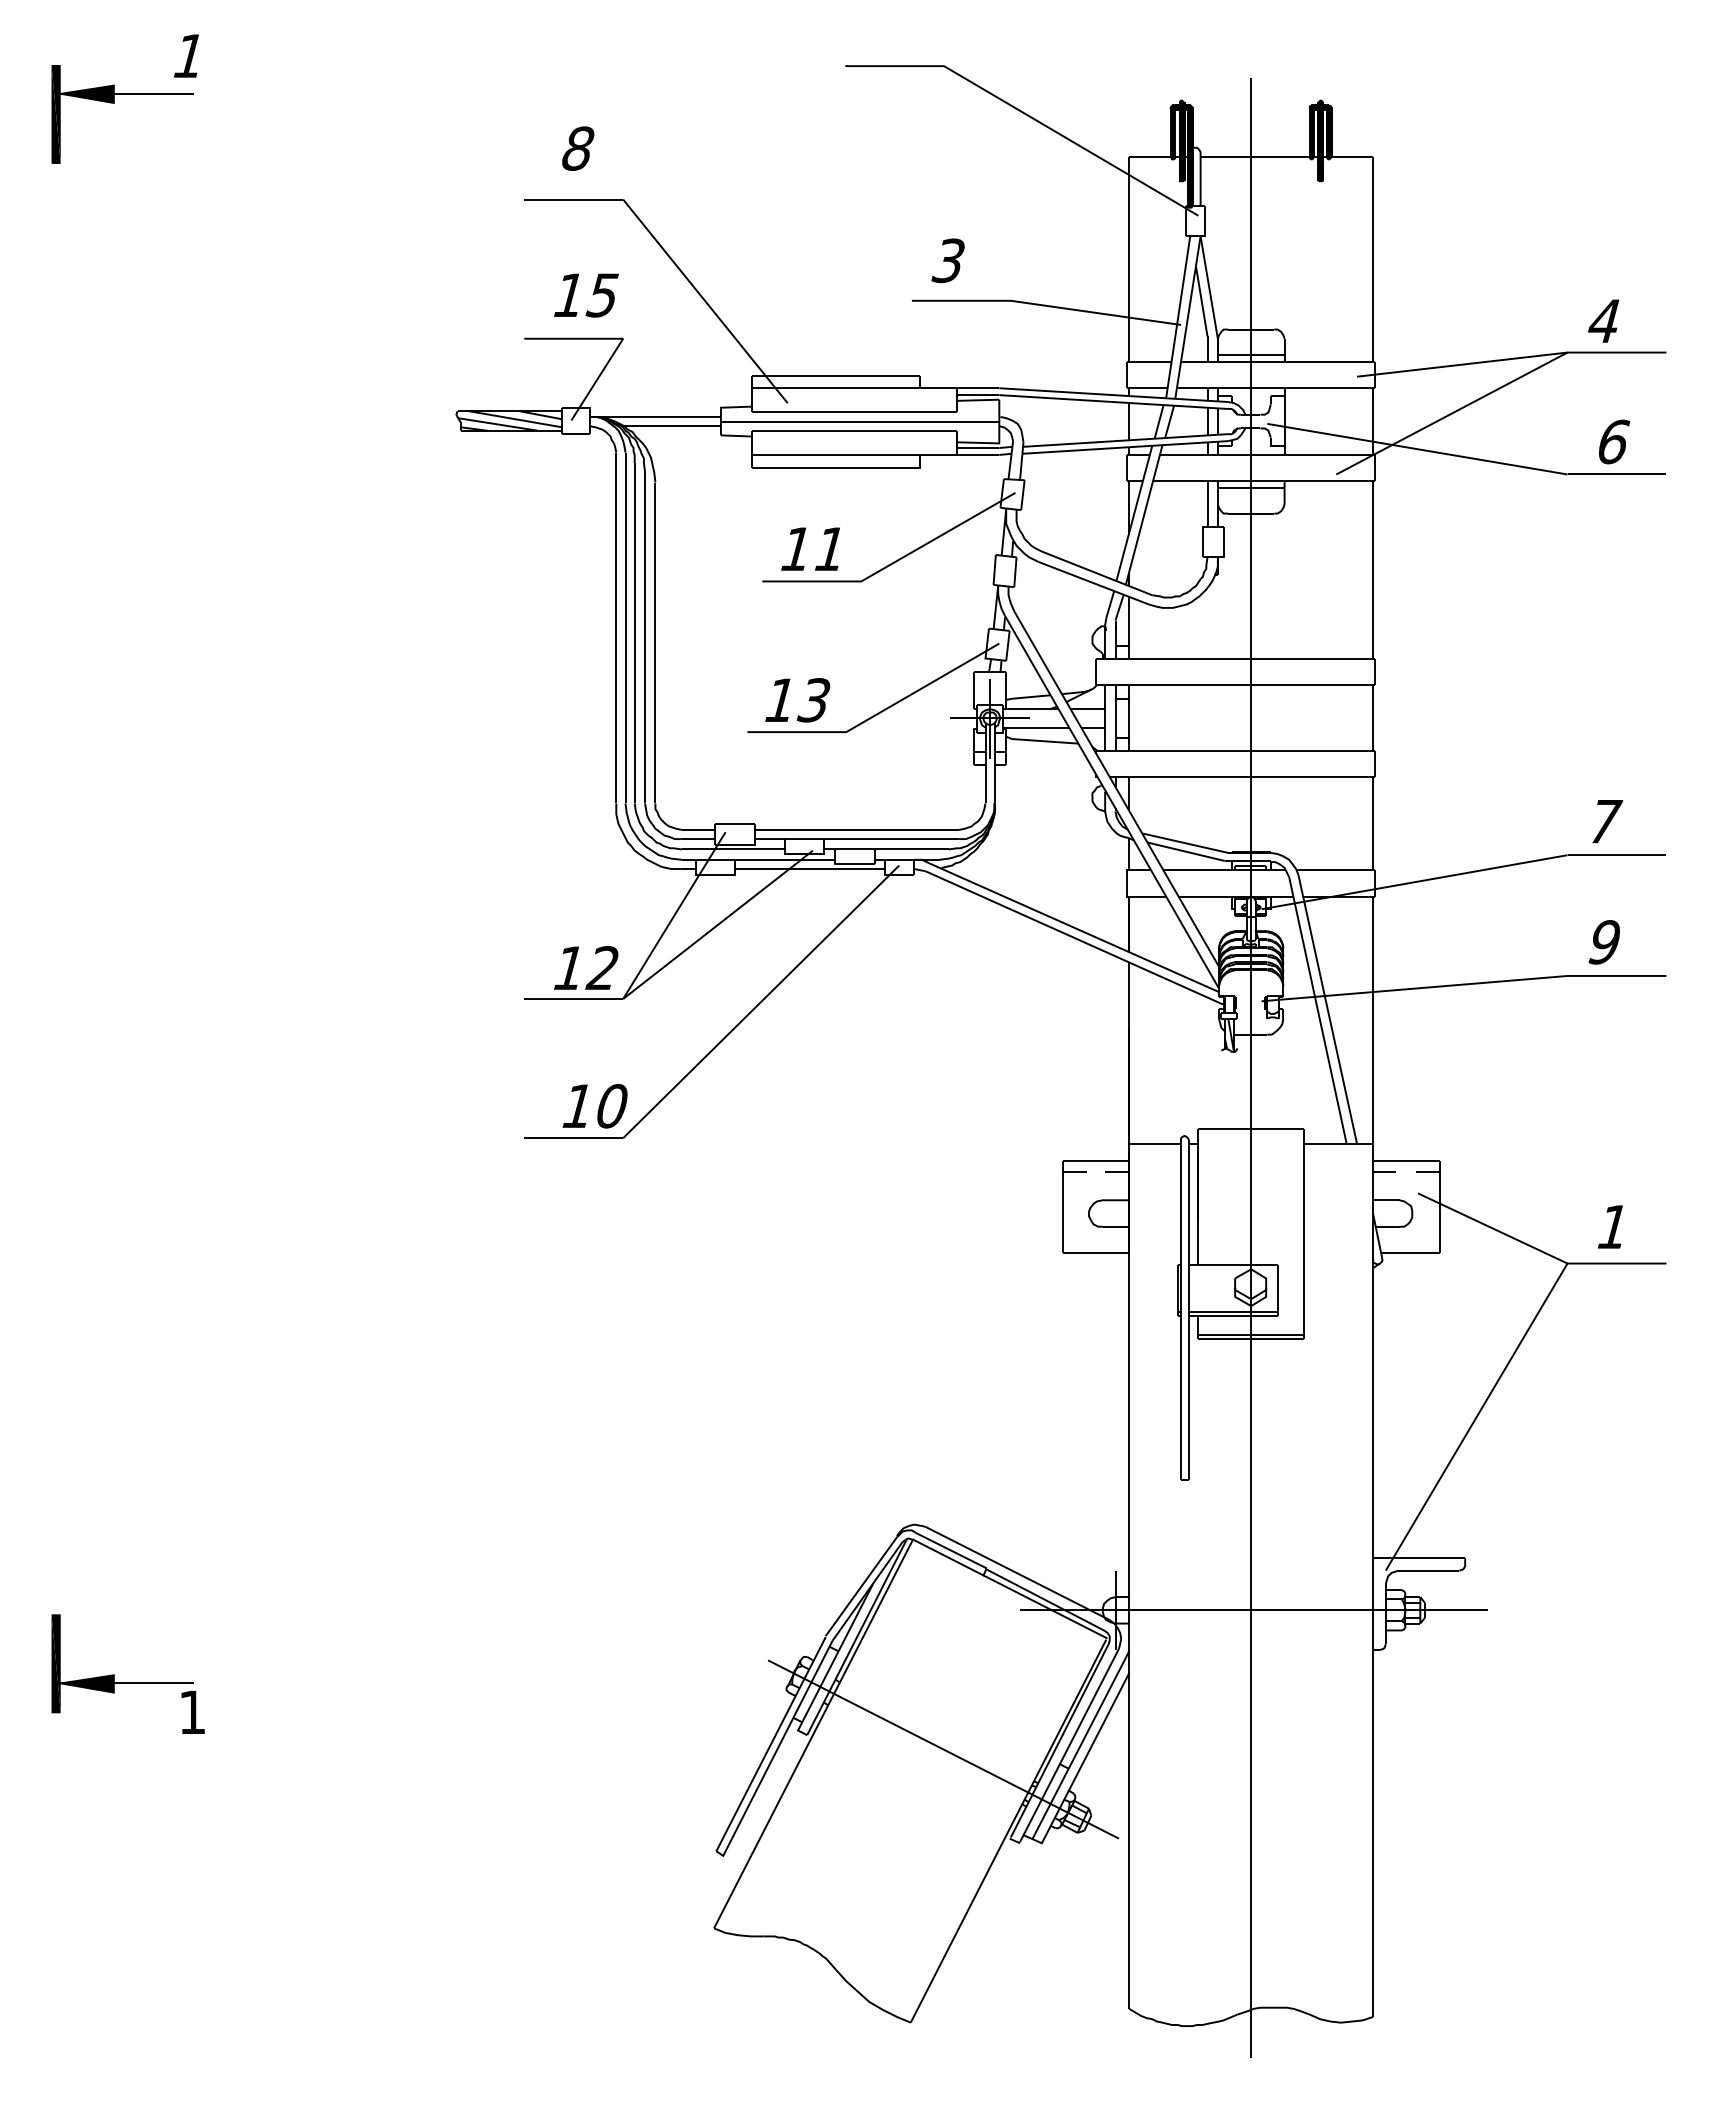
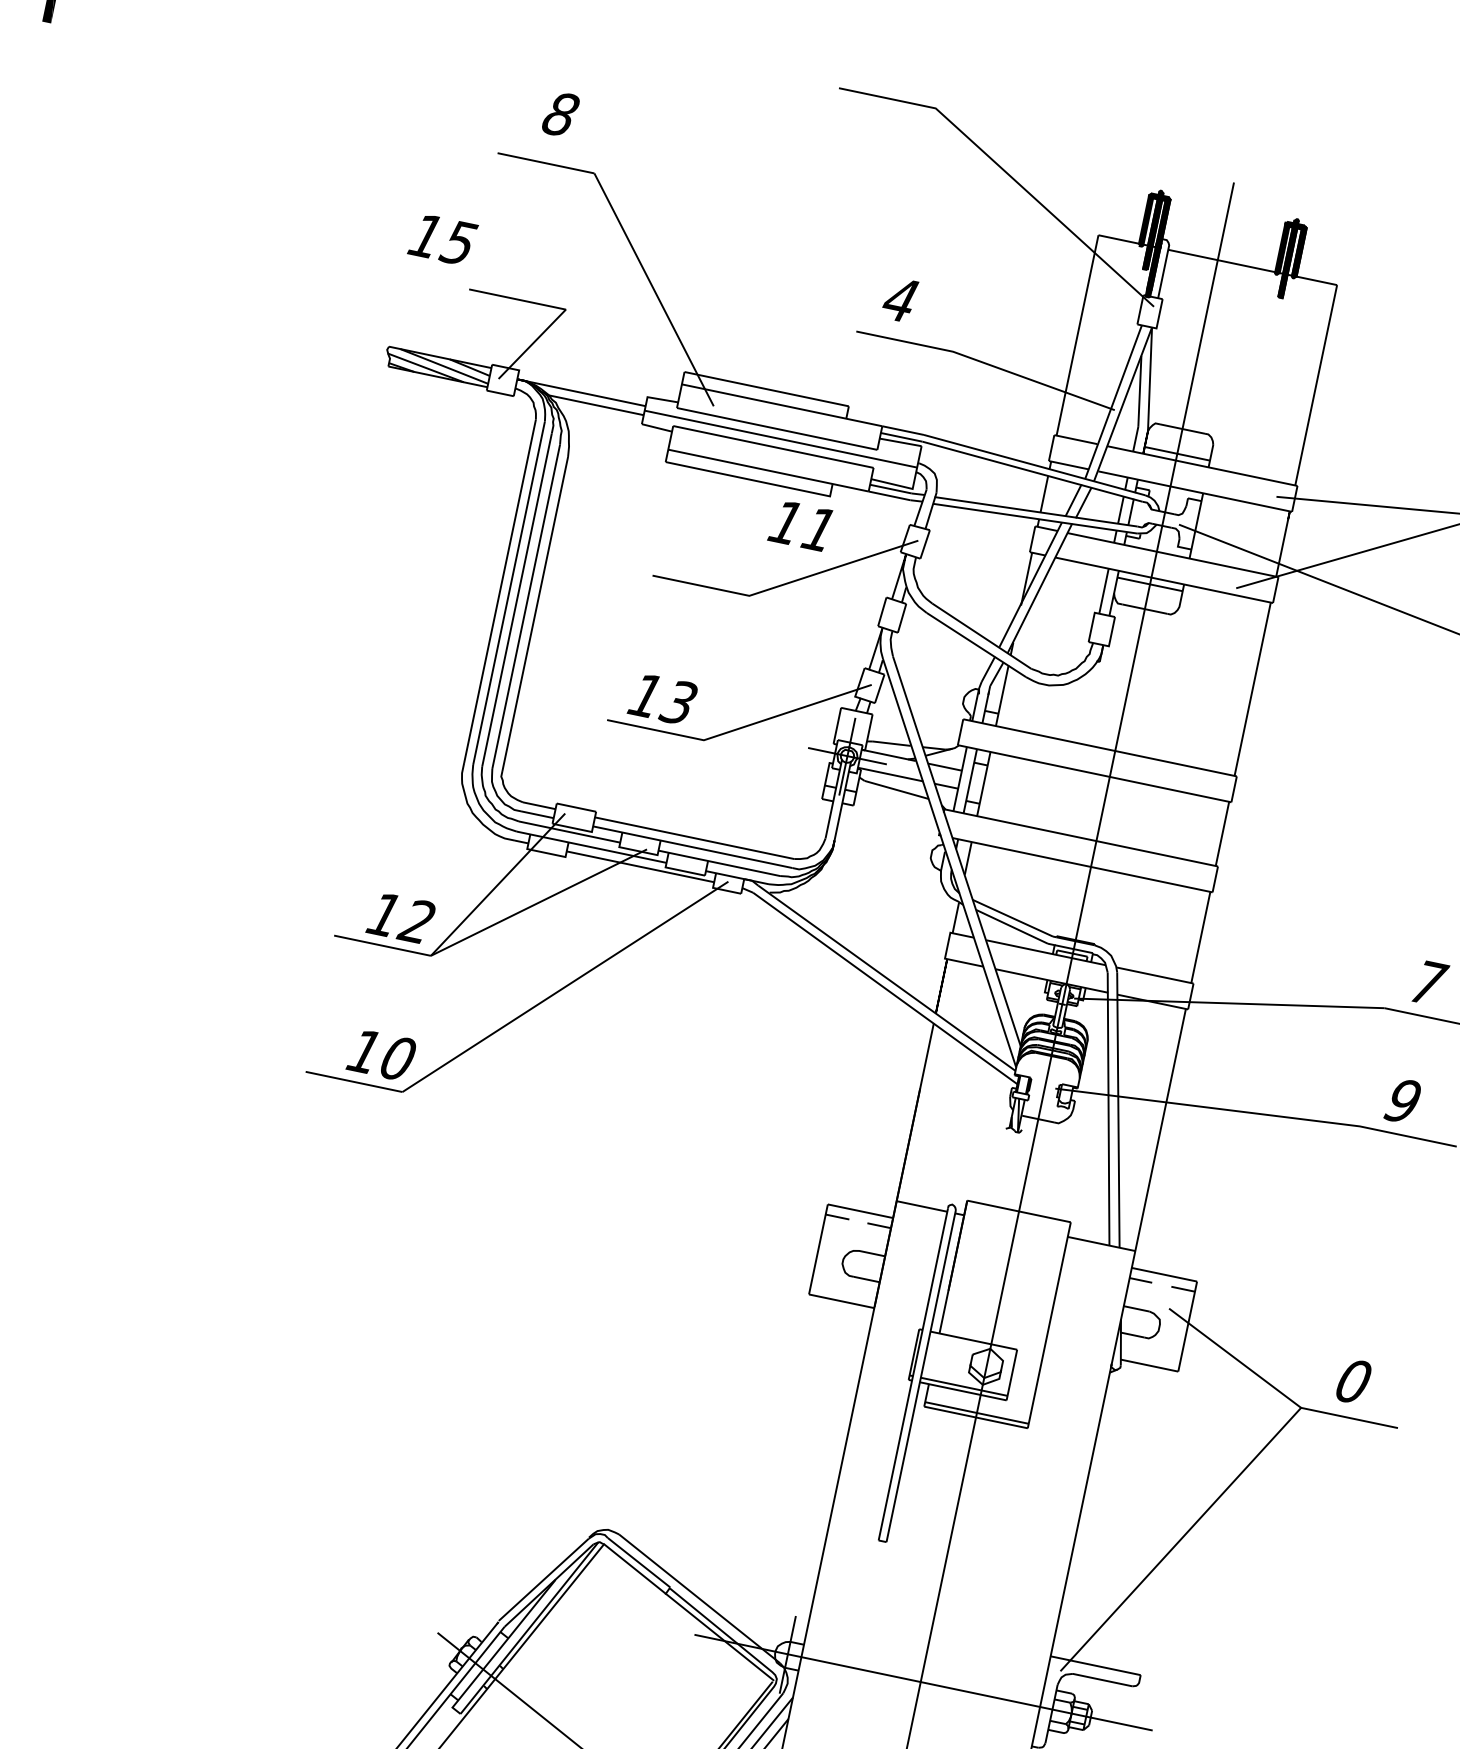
text: (947, 260) -> (899, 299), 3 -> 4
text: (586, 295) -> (442, 239), moved
text: (810, 548) -> (800, 524), moved
text: (1612, 1226) -> (1352, 1380), 1 -> 0

